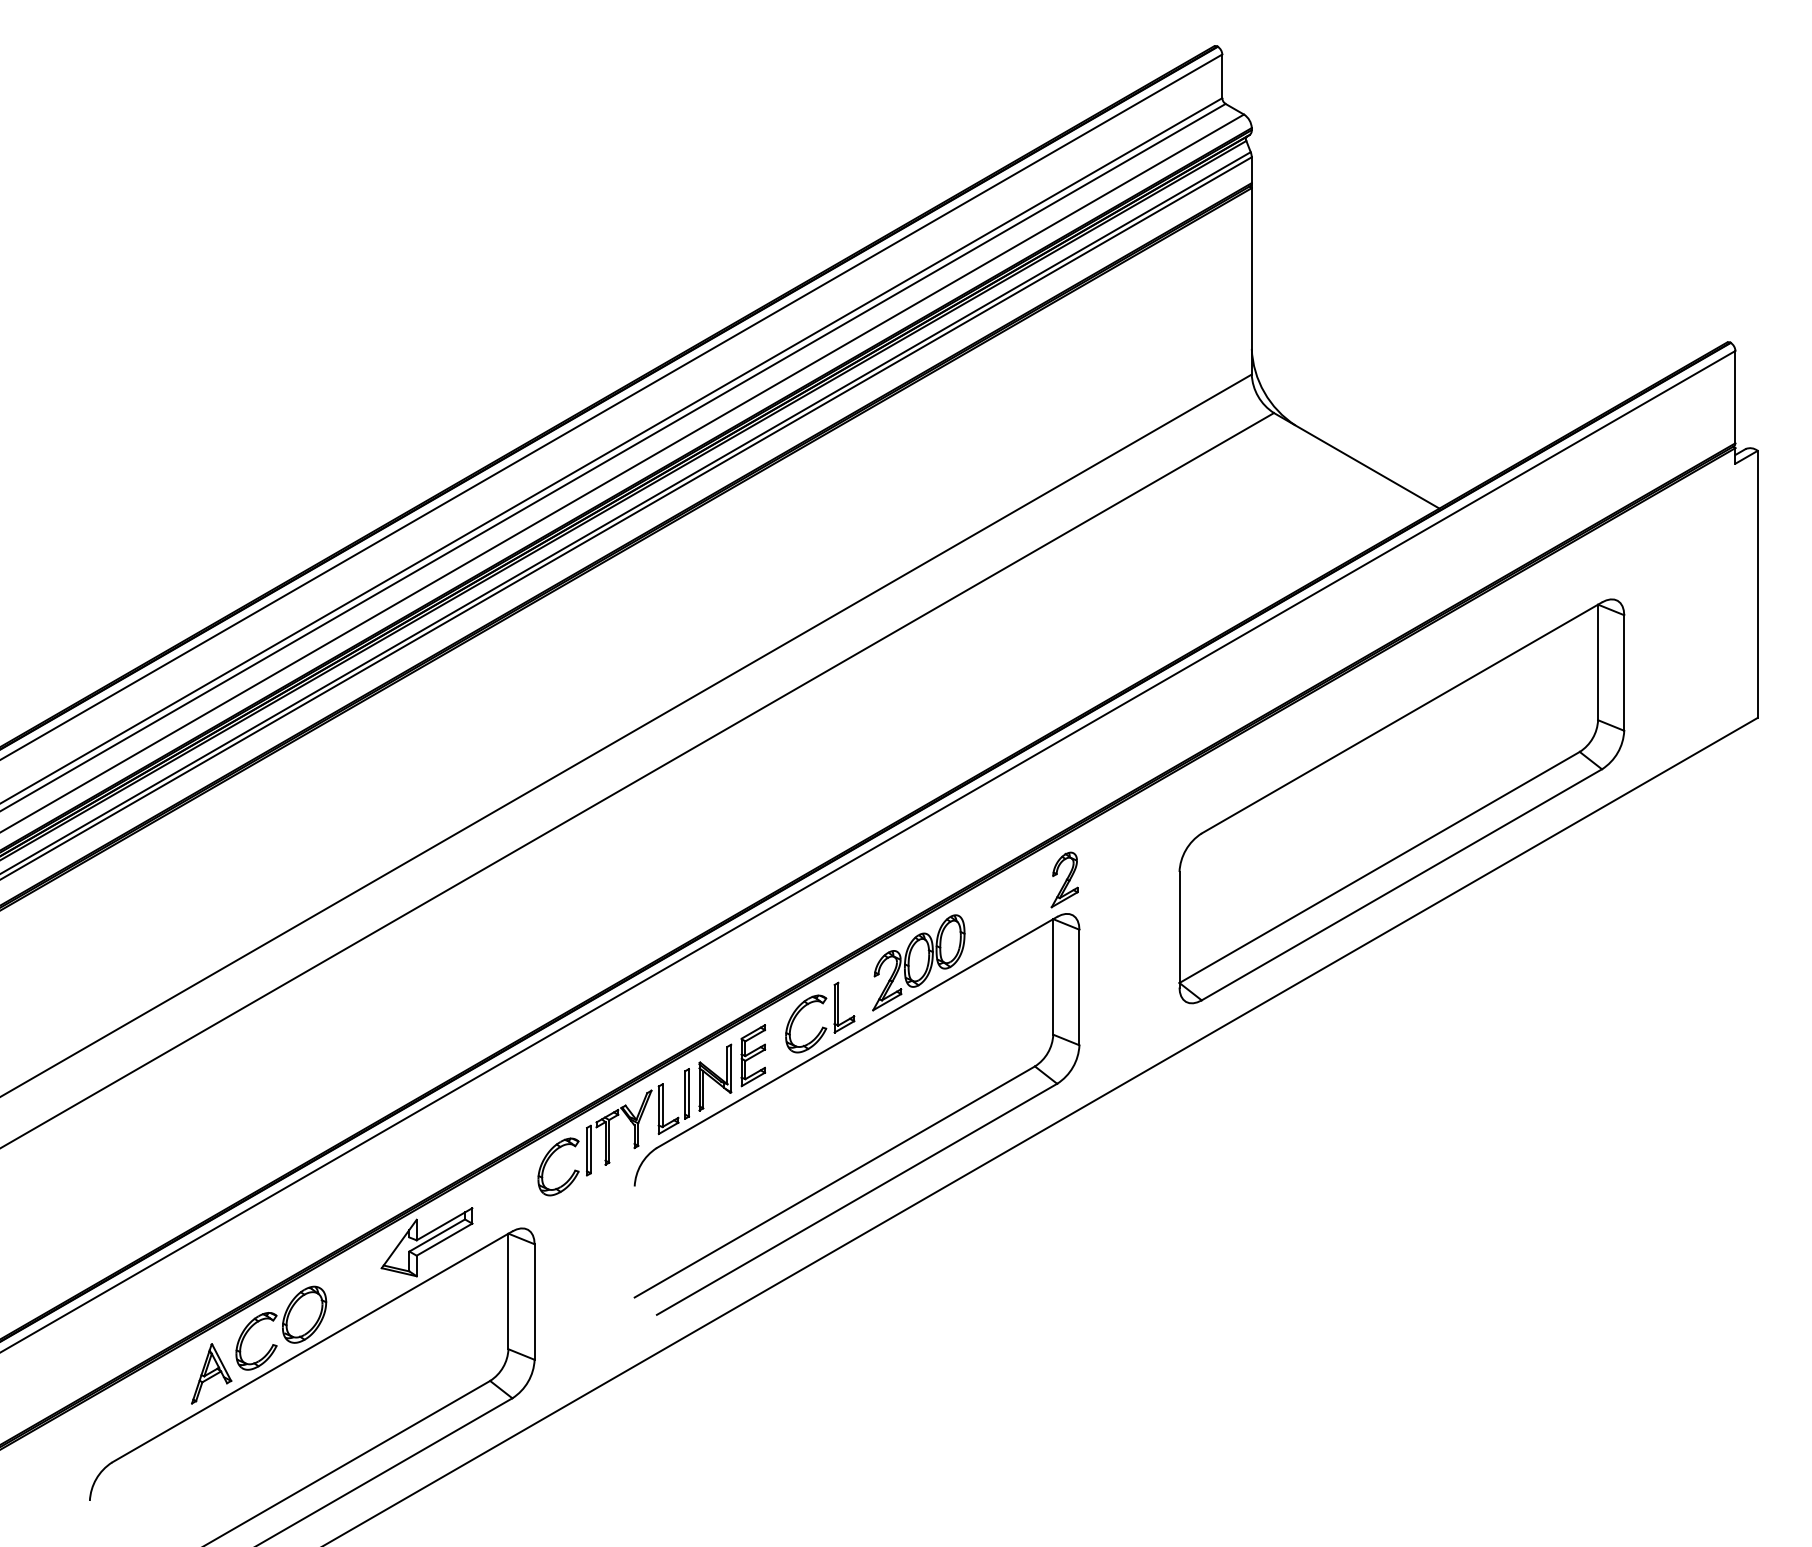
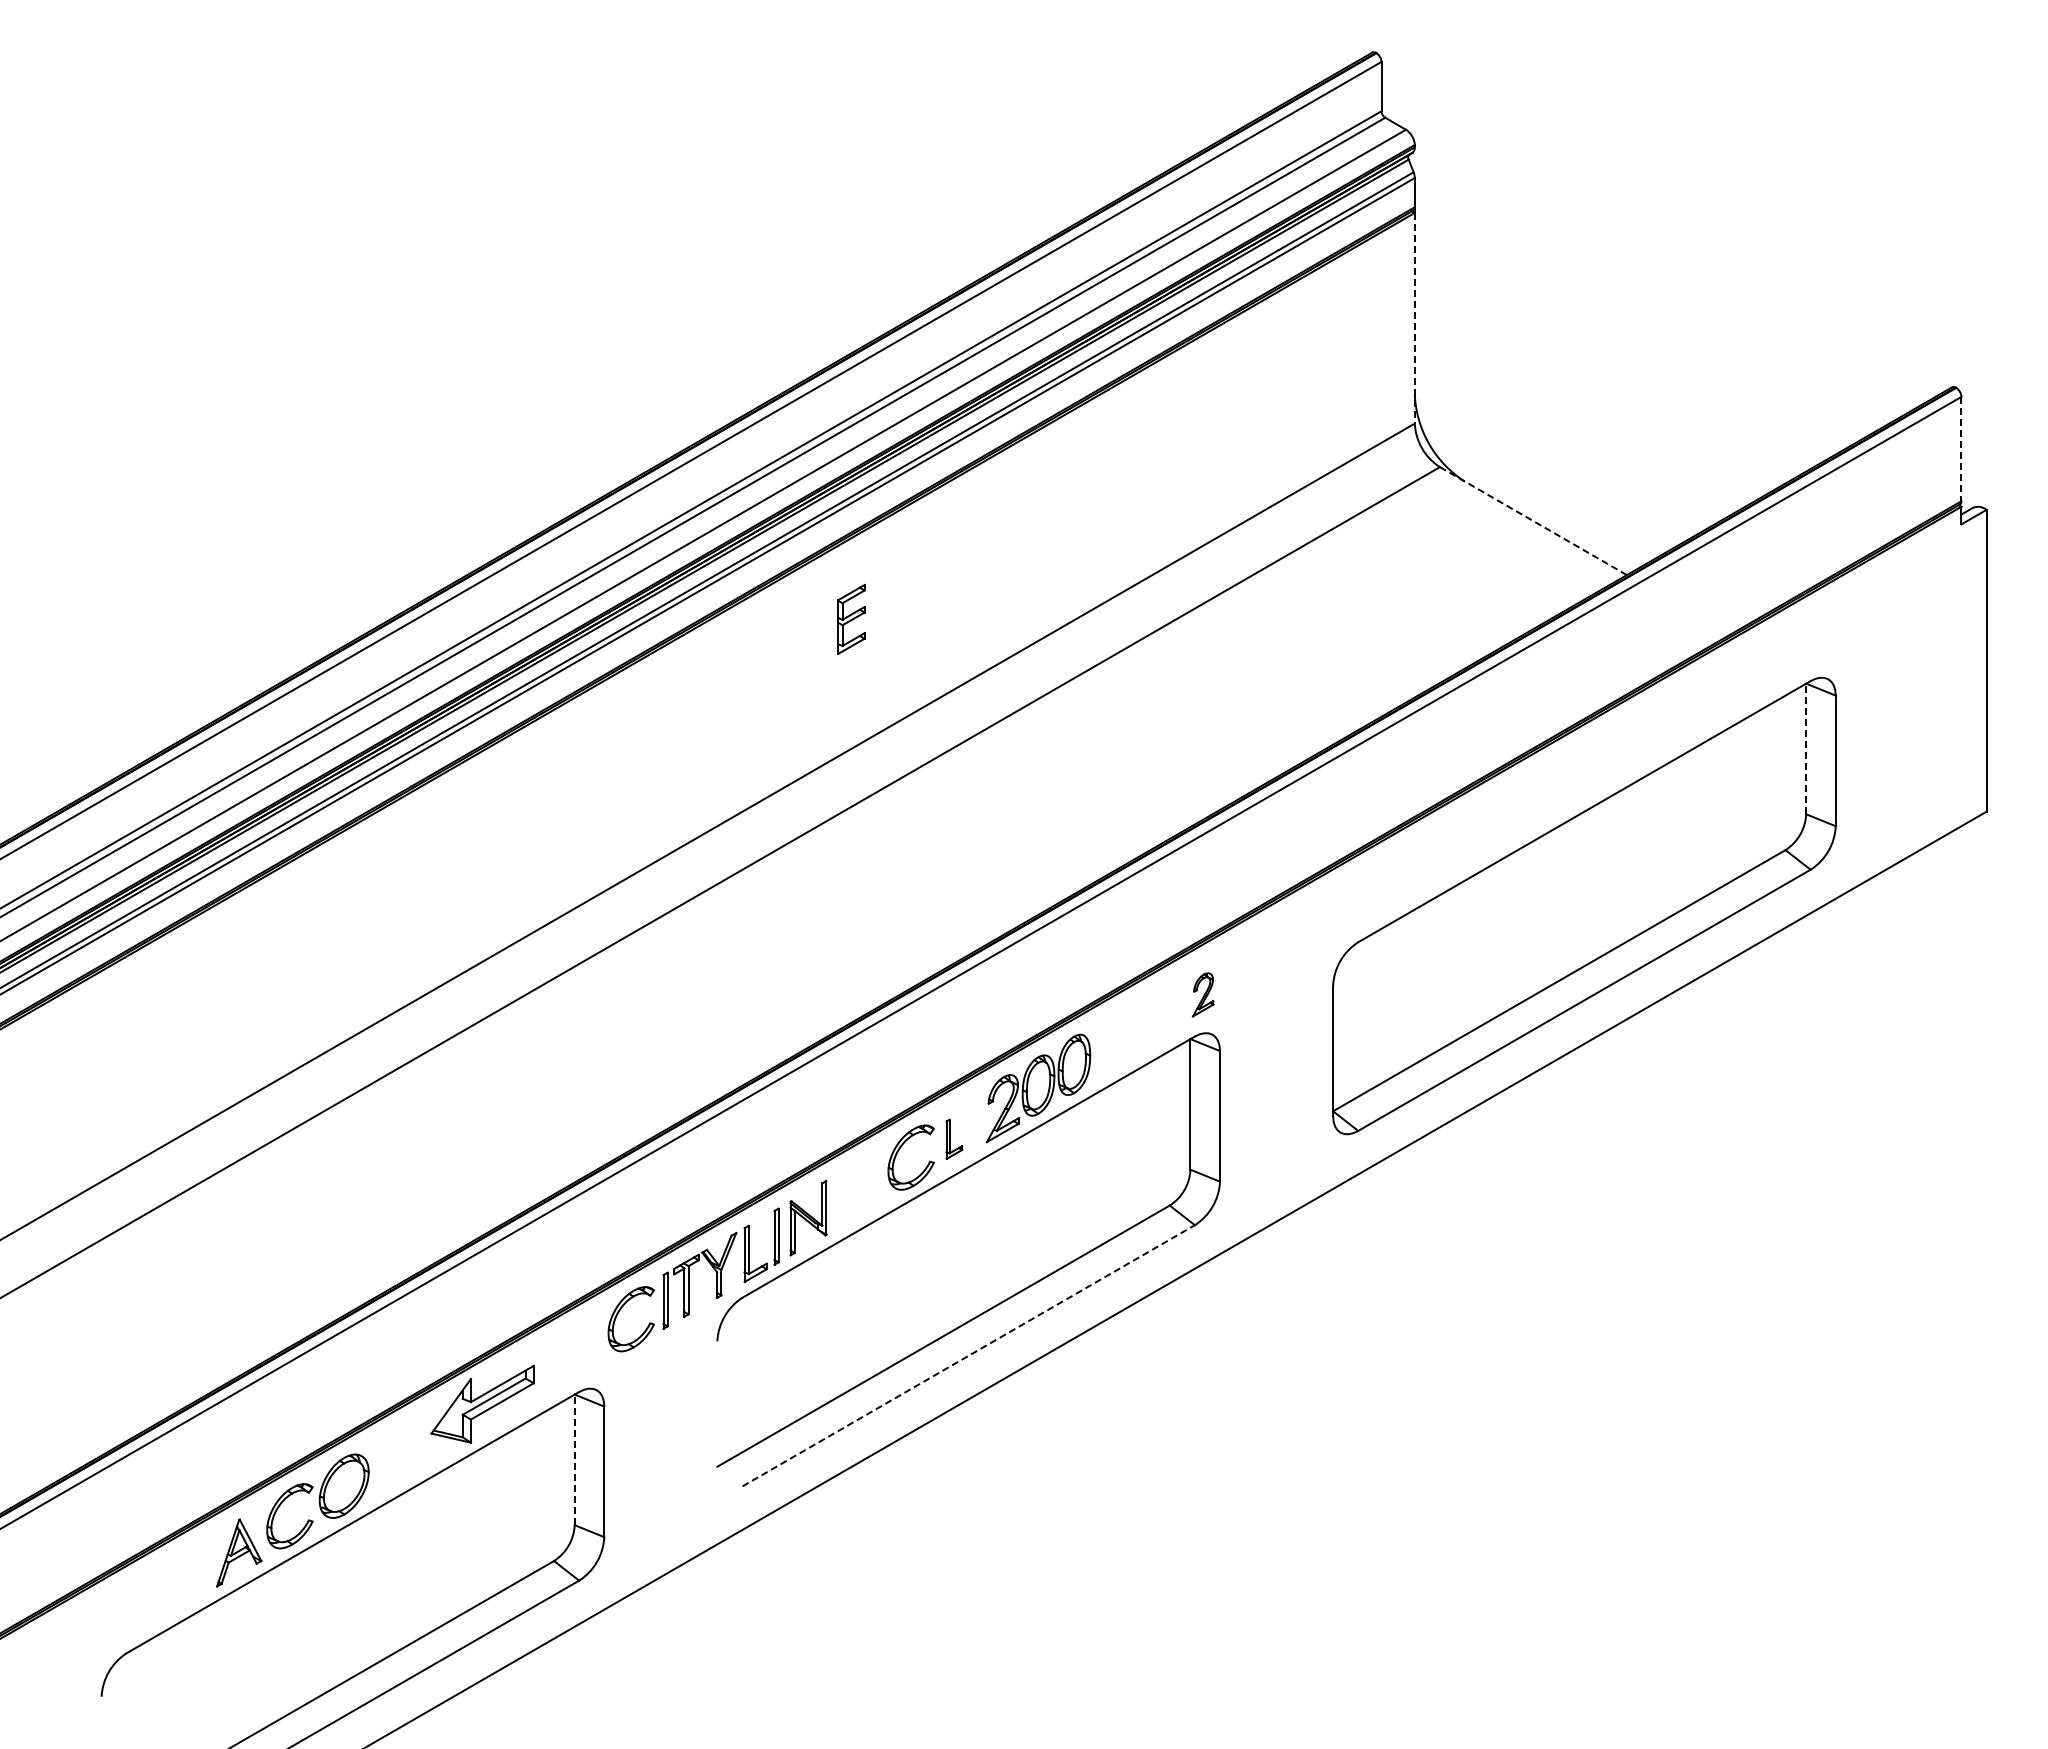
line: (1251, 281) -> (1414, 318), solid -> dashed
line: (1735, 397) -> (1961, 449), solid -> dashed
line: (1356, 461) -> (1533, 521), solid -> dashed
line: (1598, 662) -> (1806, 748), solid -> dashed
part: (1063, 879) -> (1202, 994), size x0.7
part: (844, 1007) -> (954, 1139), size x0.7
part: (753, 1055) -> (851, 619), moved
line: (857, 1199) -> (969, 1355), solid -> dashed
line: (508, 1291) -> (574, 1459), solid -> dashed

